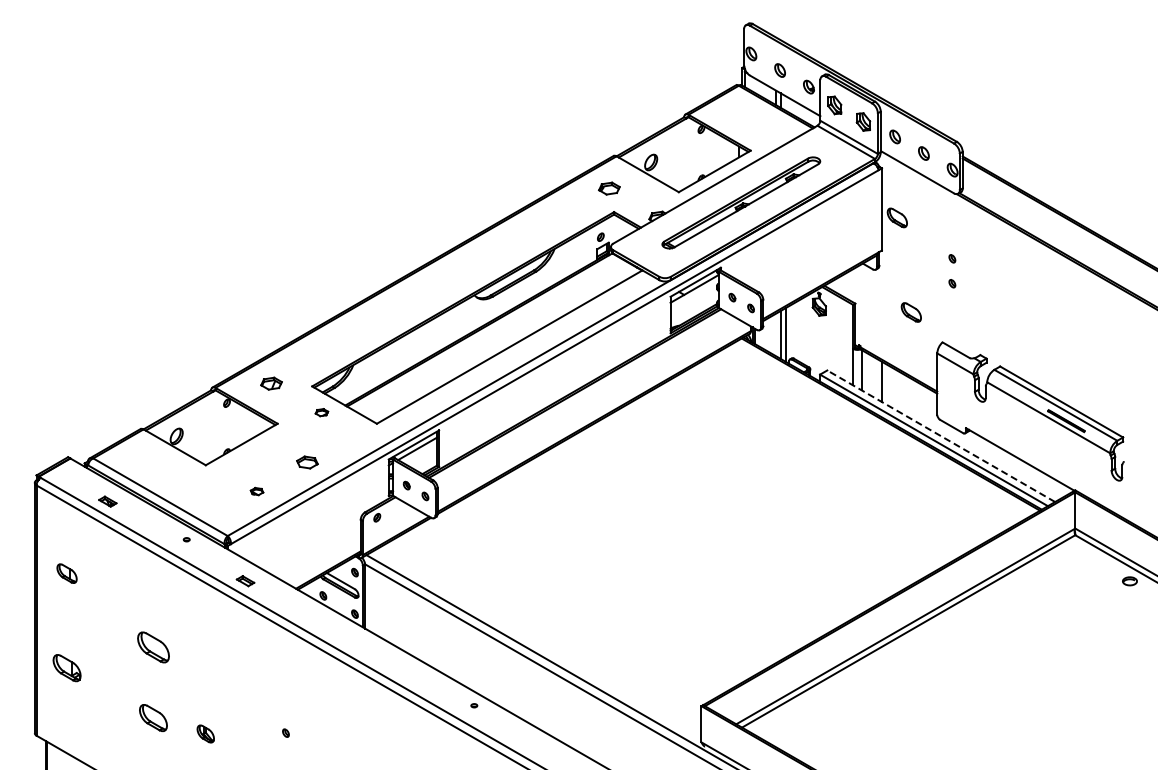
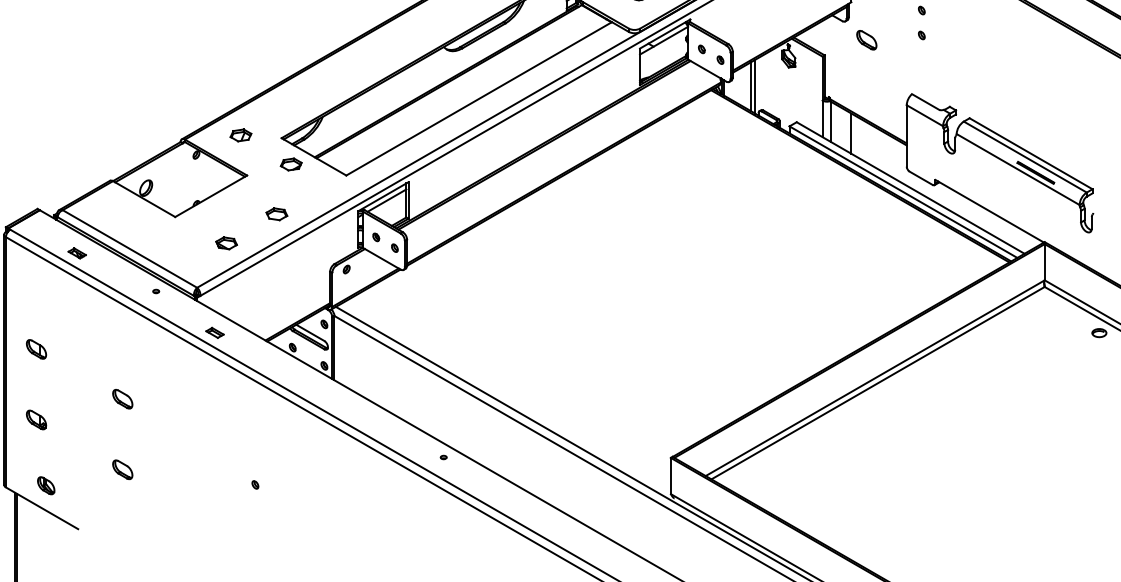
part: (910, 312) -> (865, 40), moved
part: (321, 412) -> (290, 164), size x1.67
line: (941, 436) -> (910, 188), dashed -> solid
part: (256, 491) -> (225, 243), size x1.67
part: (66, 573) -> (35, 349), moved
part: (152, 647) -> (121, 399), size x0.62
part: (66, 668) -> (35, 420), size x0.71
part: (152, 717) -> (121, 469), size x0.71
part: (205, 733) -> (45, 485), moved

